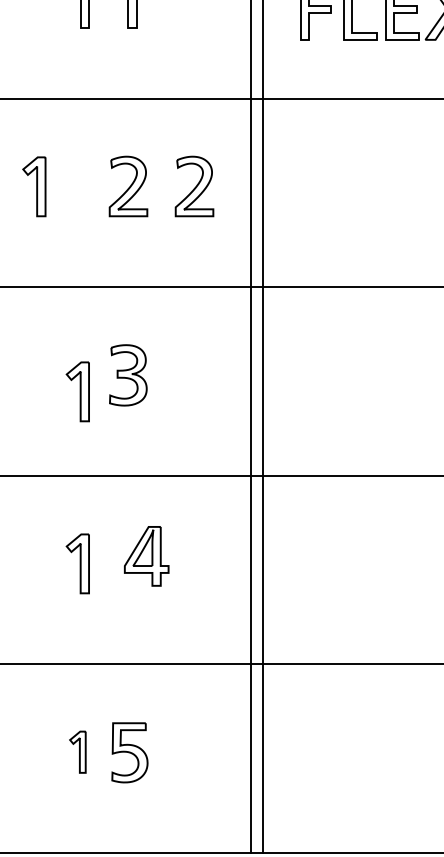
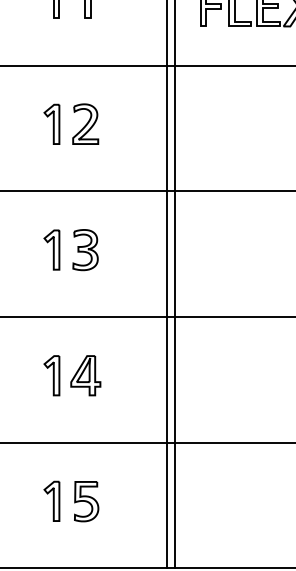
part: (33, 185) -> (51, 123), moved
part: (194, 185) -> (129, 123), removed
part: (77, 390) -> (51, 249), moved
part: (146, 556) -> (85, 375), moved
part: (77, 751) -> (51, 500), size x1.43

